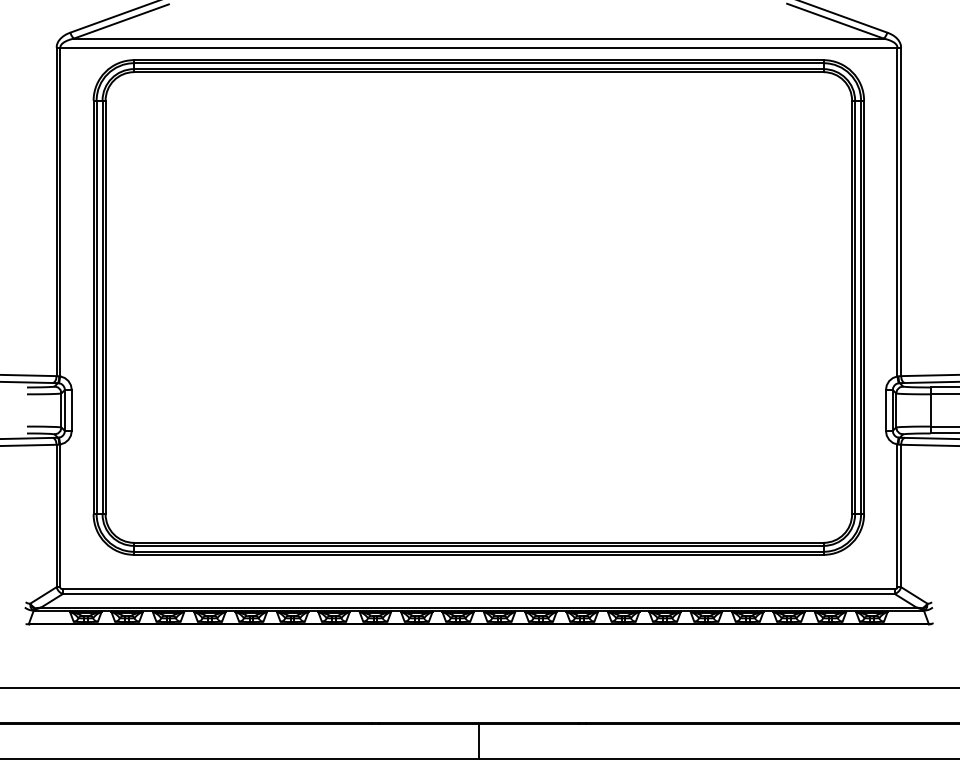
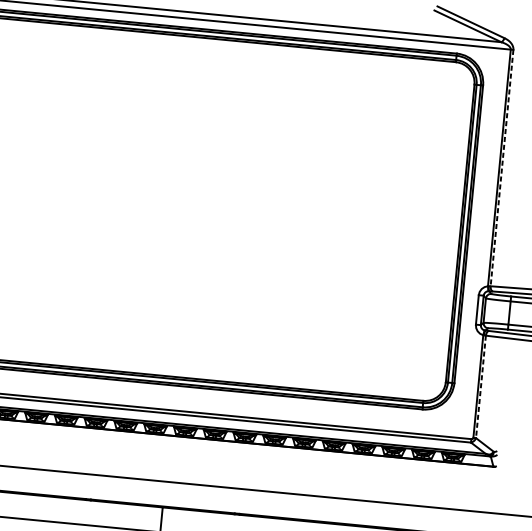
line: (901, 212) -> (502, 168), solid -> dashed
line: (901, 516) -> (481, 387), solid -> dashed

